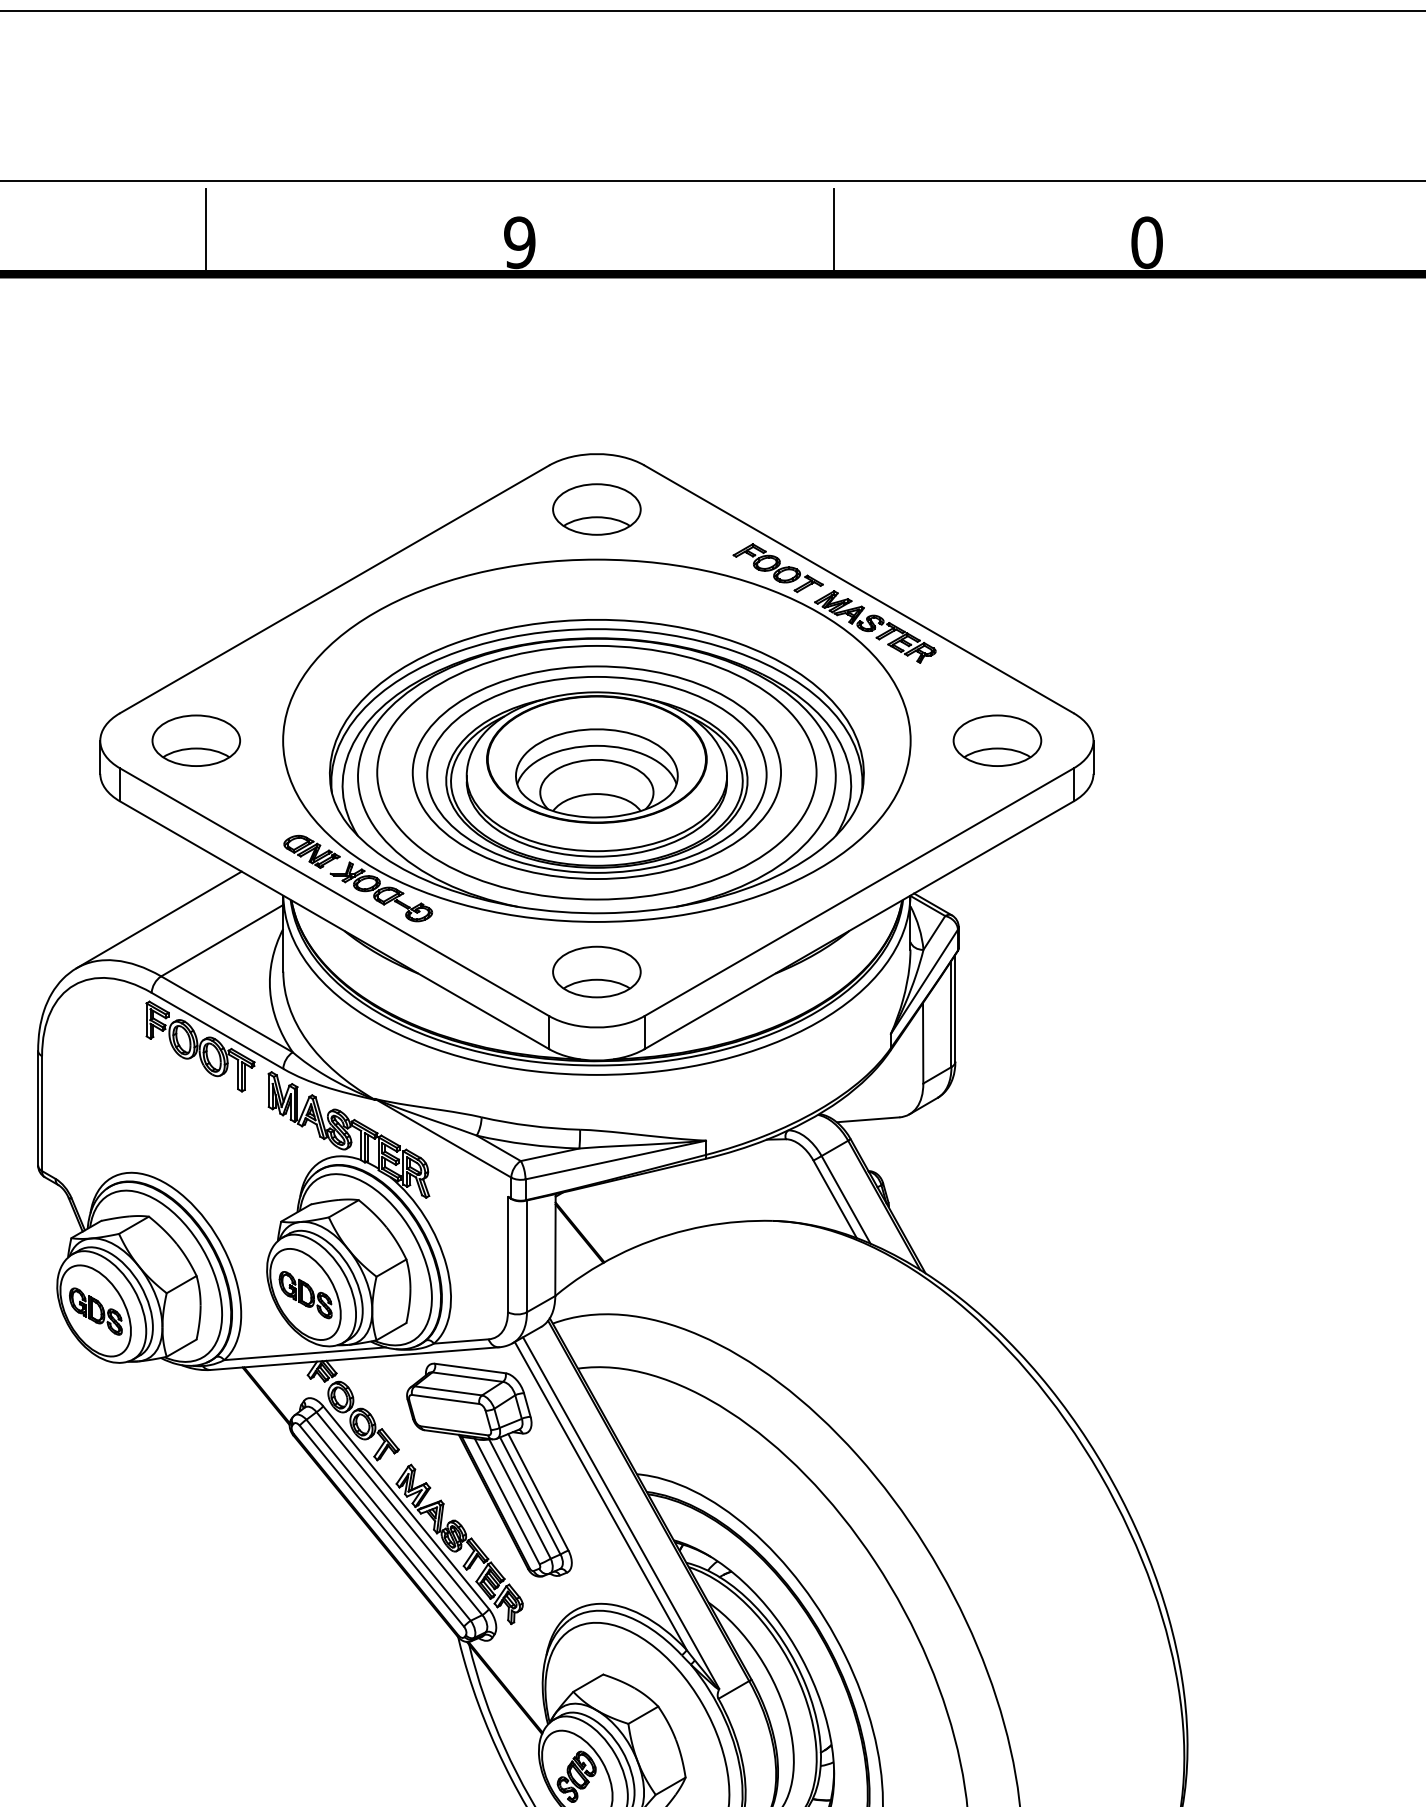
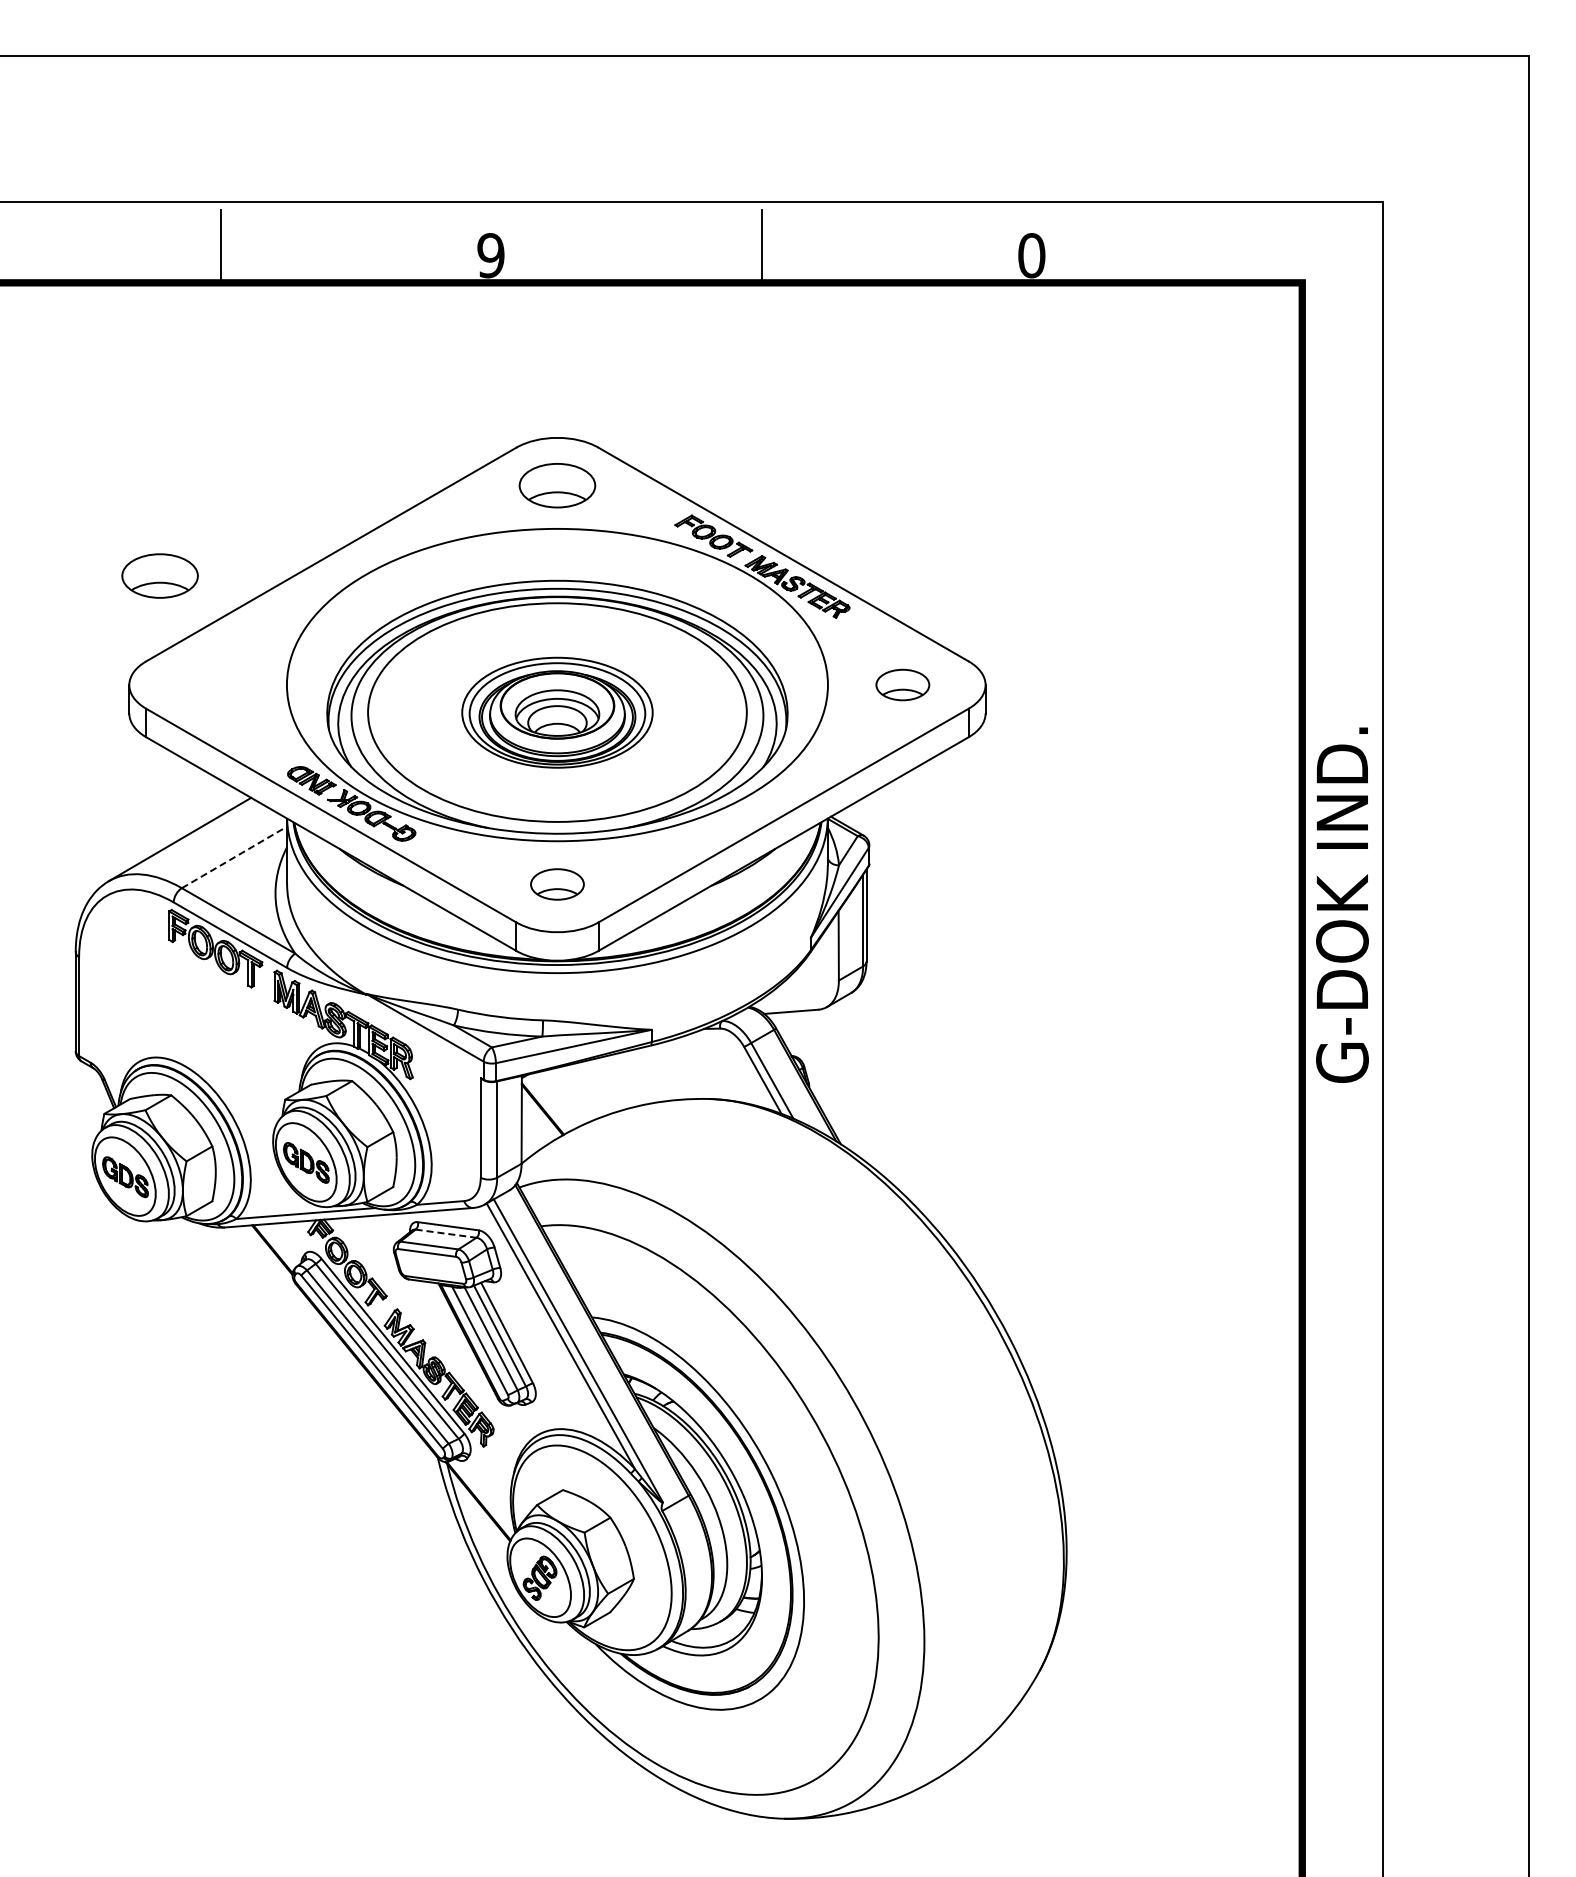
part: (195, 740) -> (159, 575), moved
part: (997, 740) -> (902, 684), size x0.7
part: (596, 772) -> (557, 712), size x0.6
line: (222, 940) -> (234, 857), solid -> dashed
part: (596, 972) -> (557, 884), size x0.7
line: (468, 1376) -> (446, 1233), solid -> dashed

